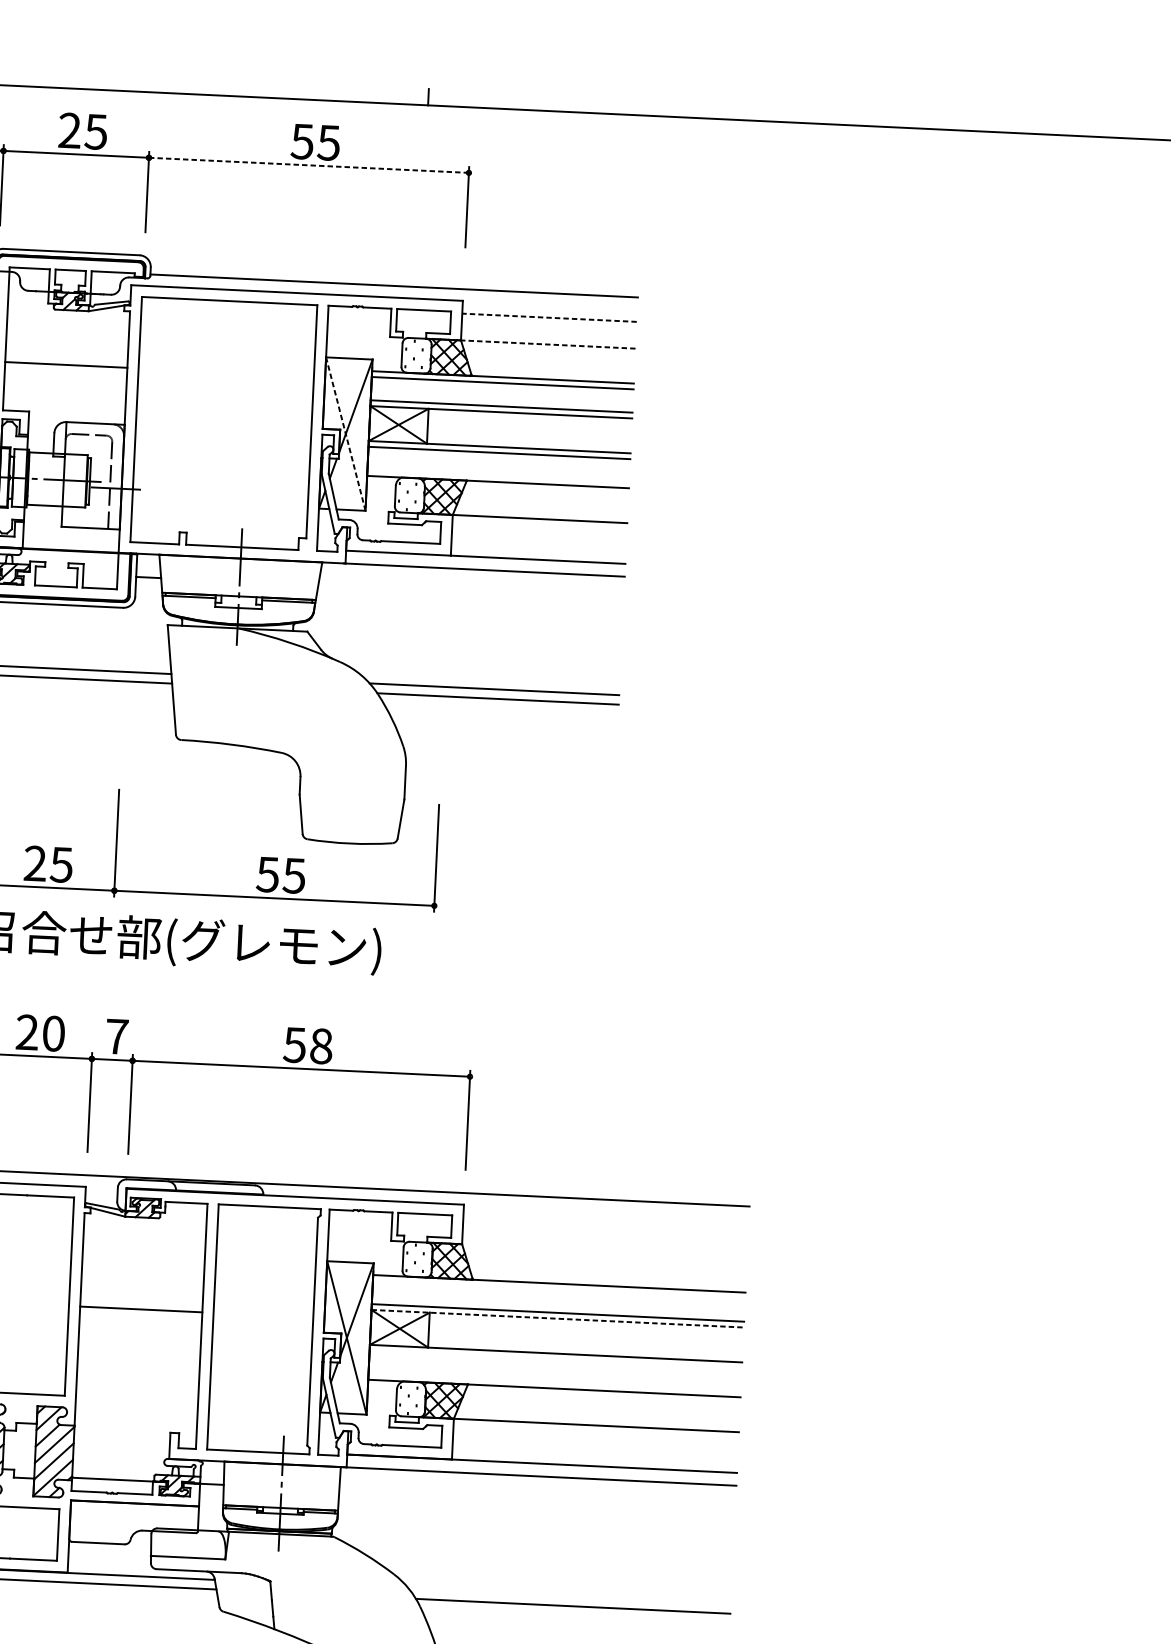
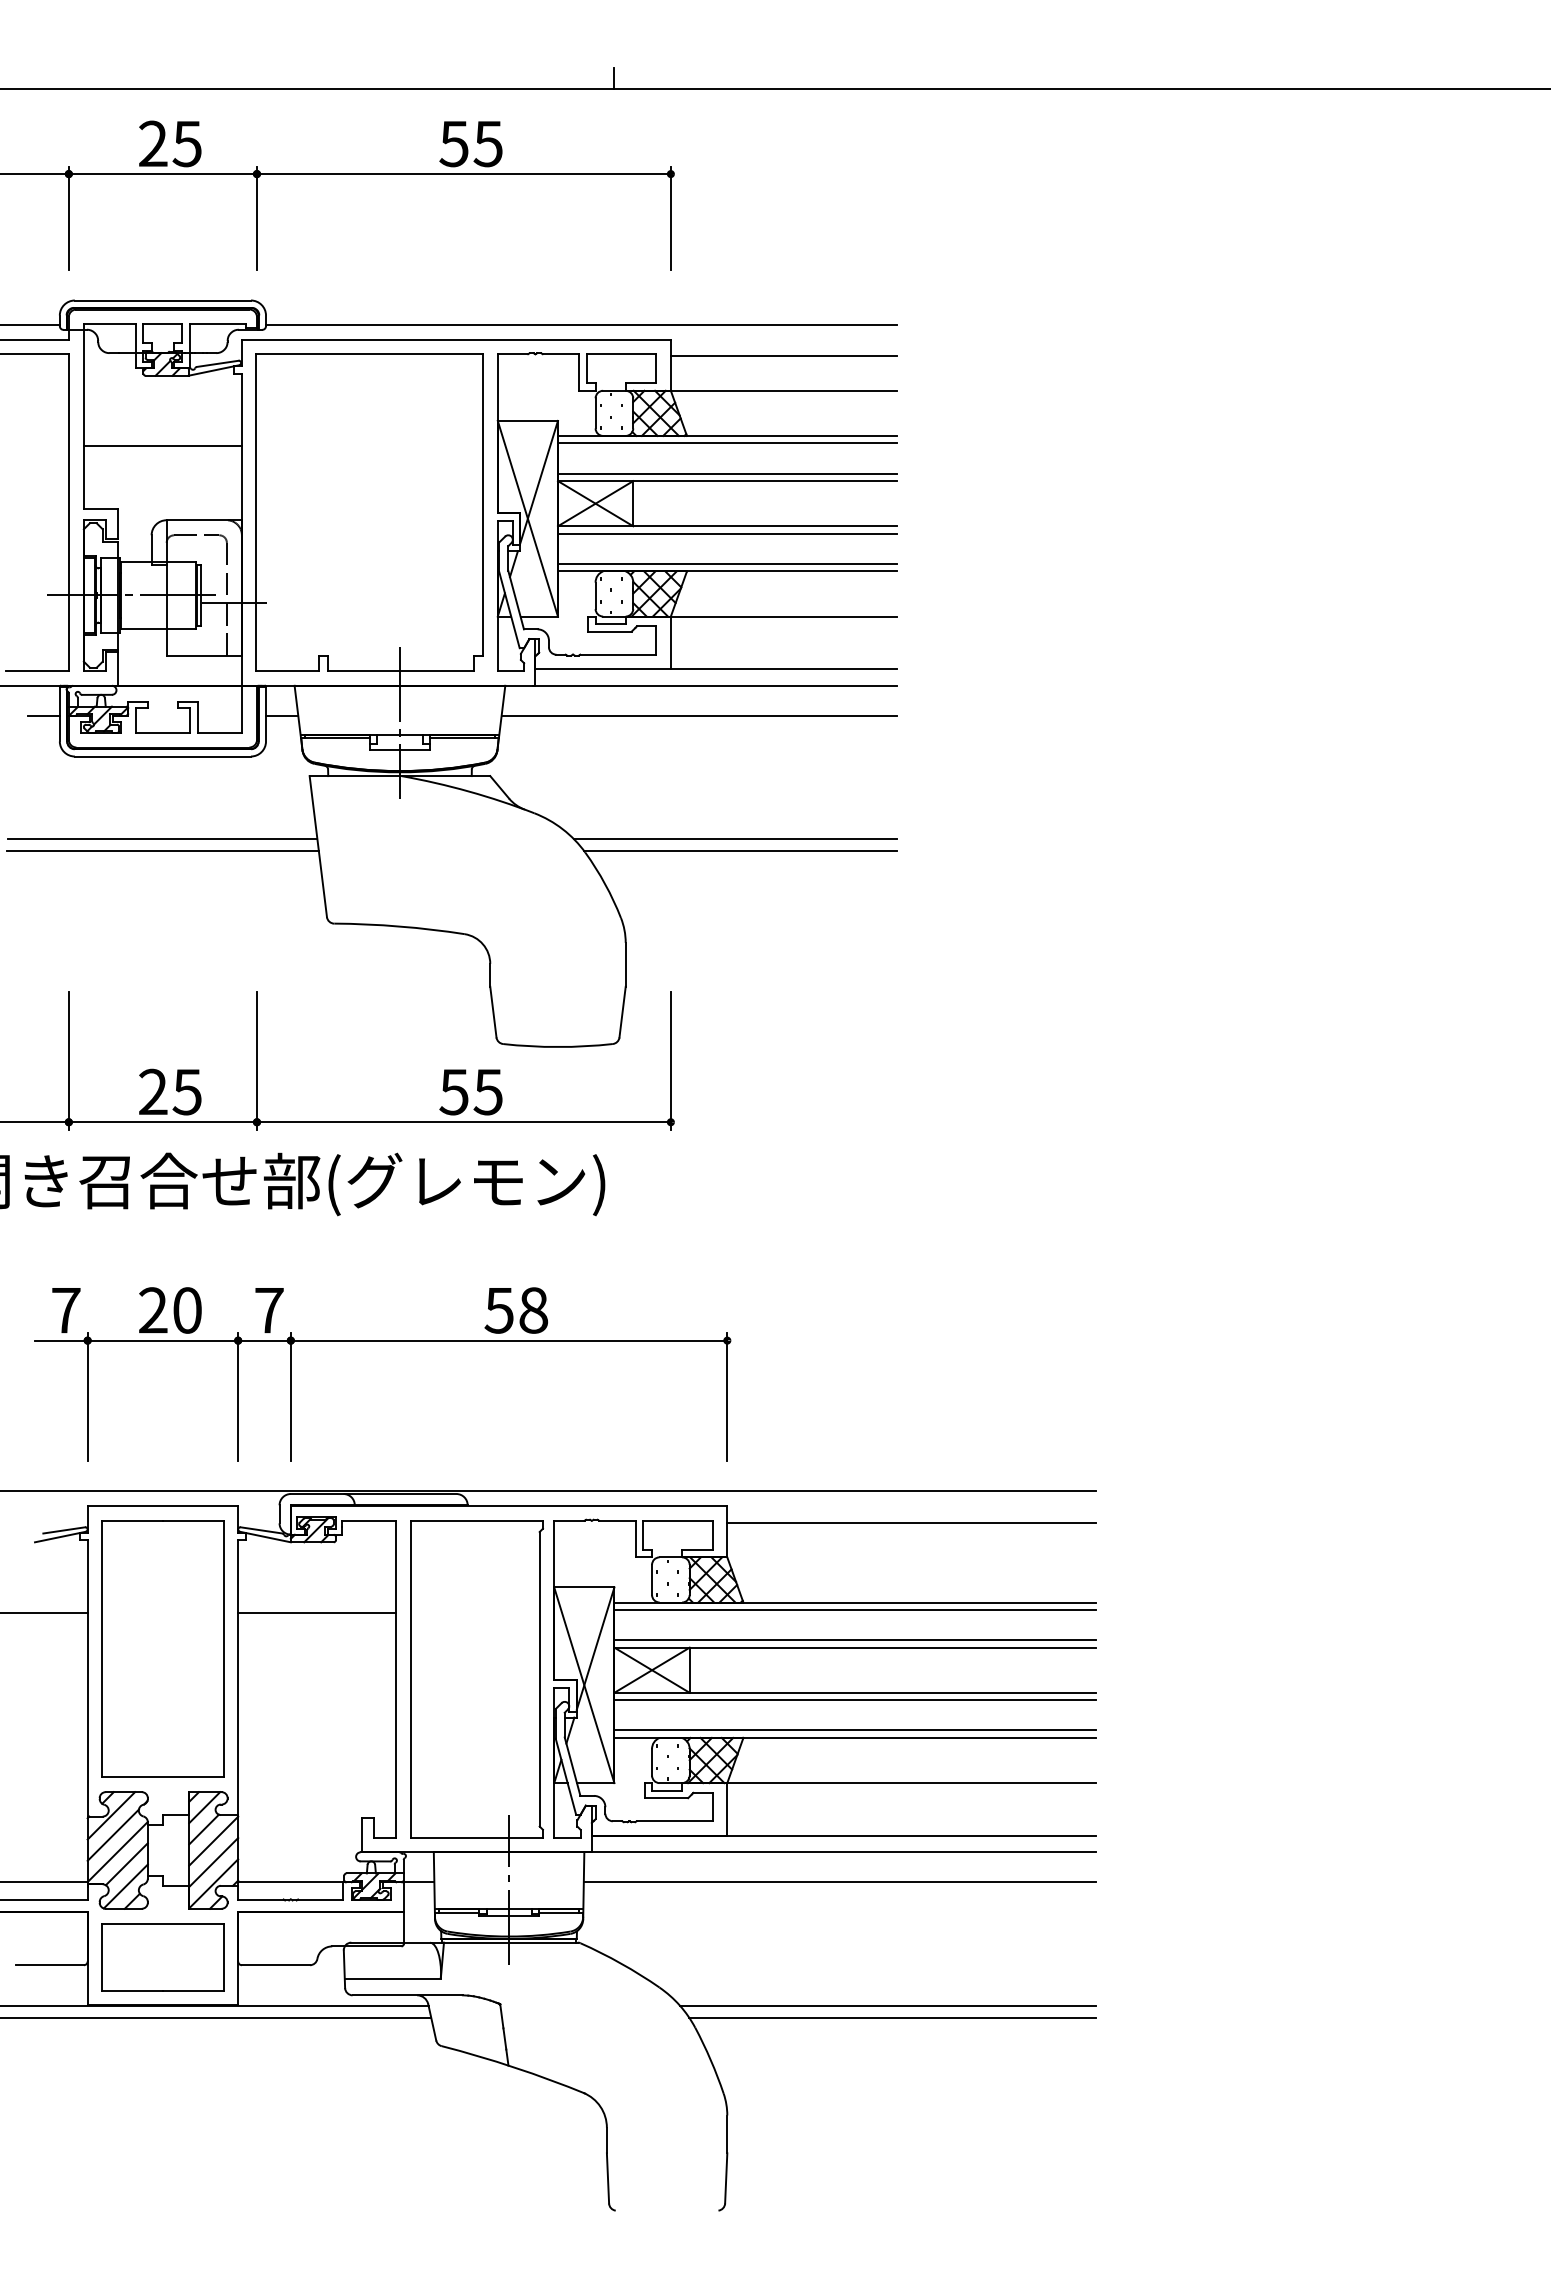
line: (308, 165) -> (463, 174), dashed -> solid
line: (549, 318) -> (783, 356), dashed -> solid
line: (548, 344) -> (783, 390), dashed -> solid
line: (345, 433) -> (527, 518), dashed -> solid
line: (497, 475) -> (726, 563), added
line: (470, 592) -> (698, 715), added
line: (605, 1224) -> (911, 1522), added
line: (559, 1290) -> (855, 1610), added
line: (141, 1309) -> (317, 1613), moved
line: (557, 1318) -> (855, 1647), dashed -> solid
line: (555, 1359) -> (855, 1700), added
line: (554, 1382) -> (855, 1730), added
line: (536, 1499) -> (839, 1882), added
line: (570, 1596) -> (888, 2005), added

